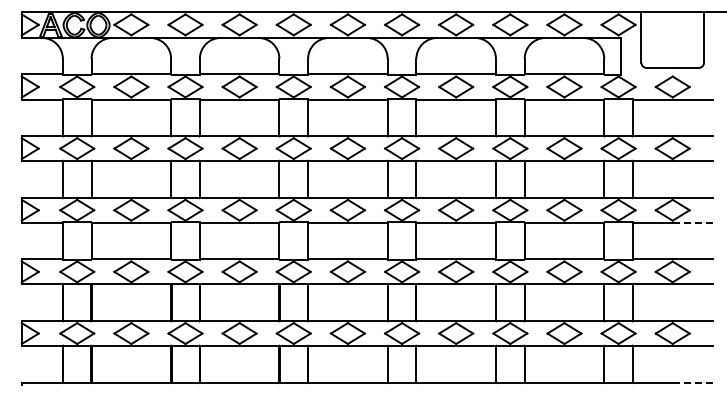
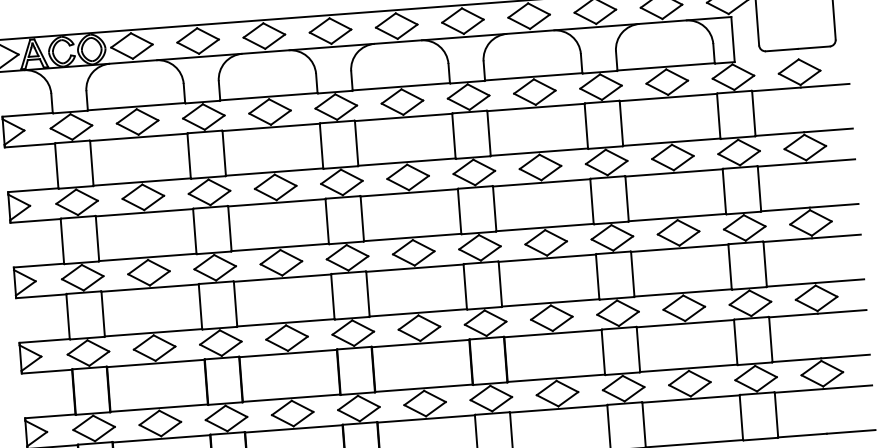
line: (692, 222) -> (836, 236), dashed -> solid
line: (692, 382) -> (850, 431), dashed -> solid

